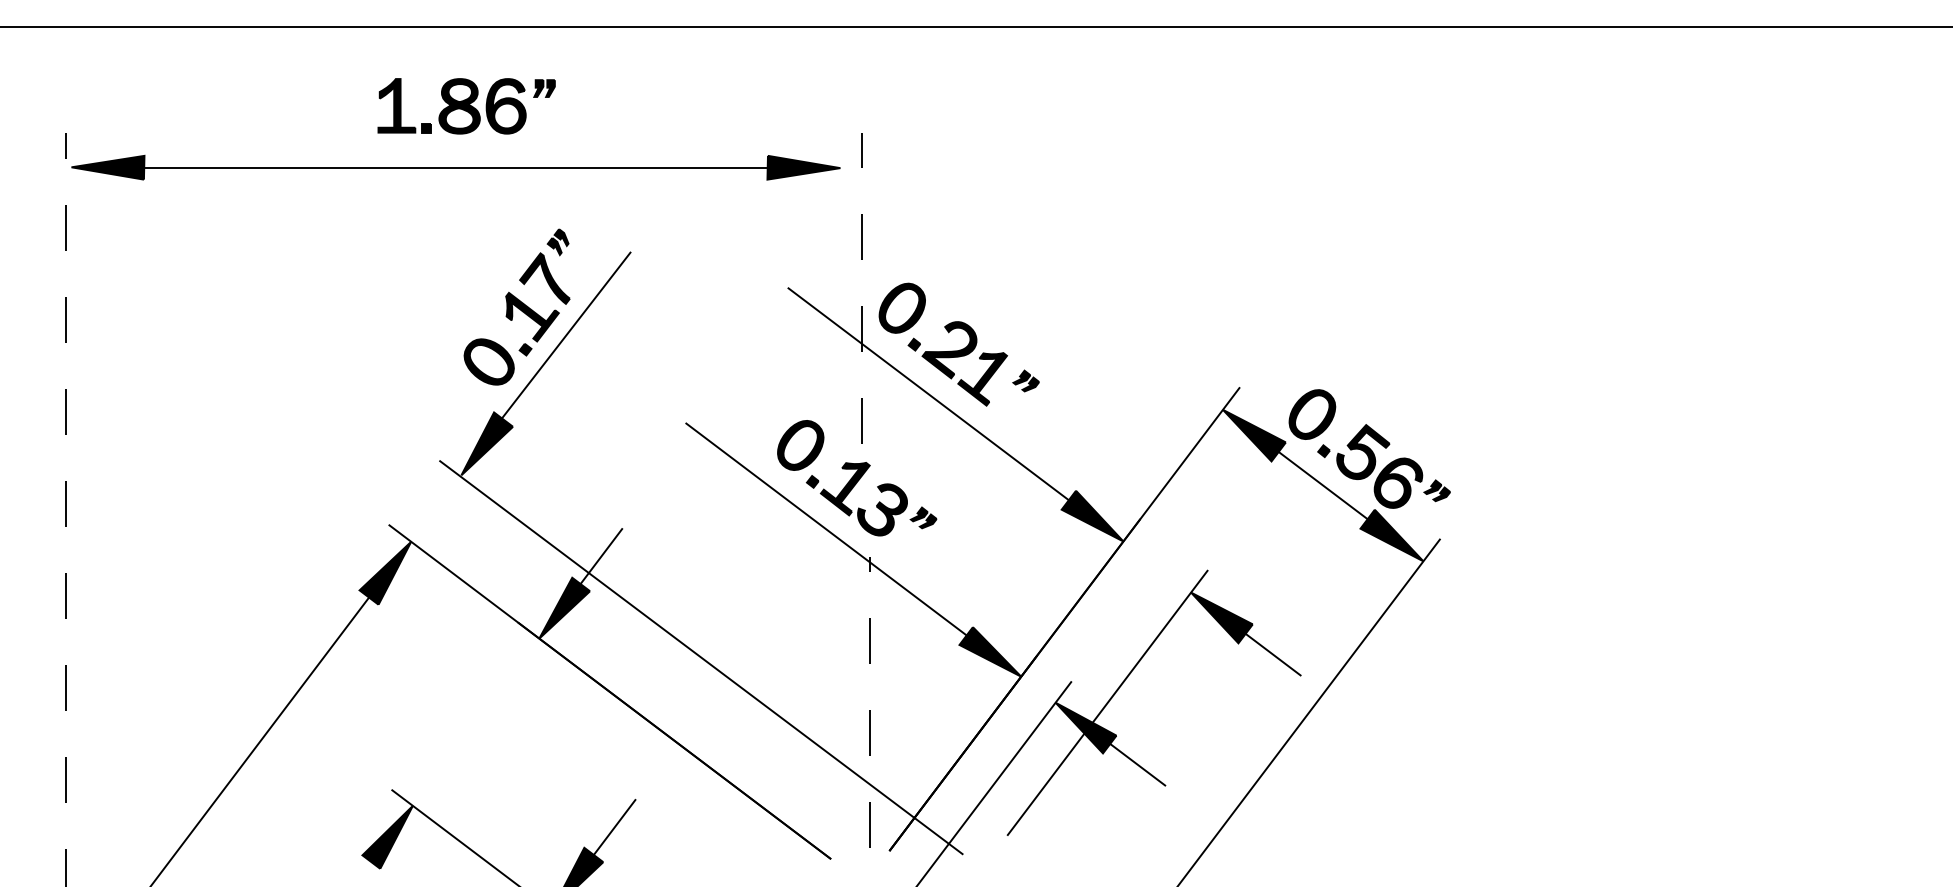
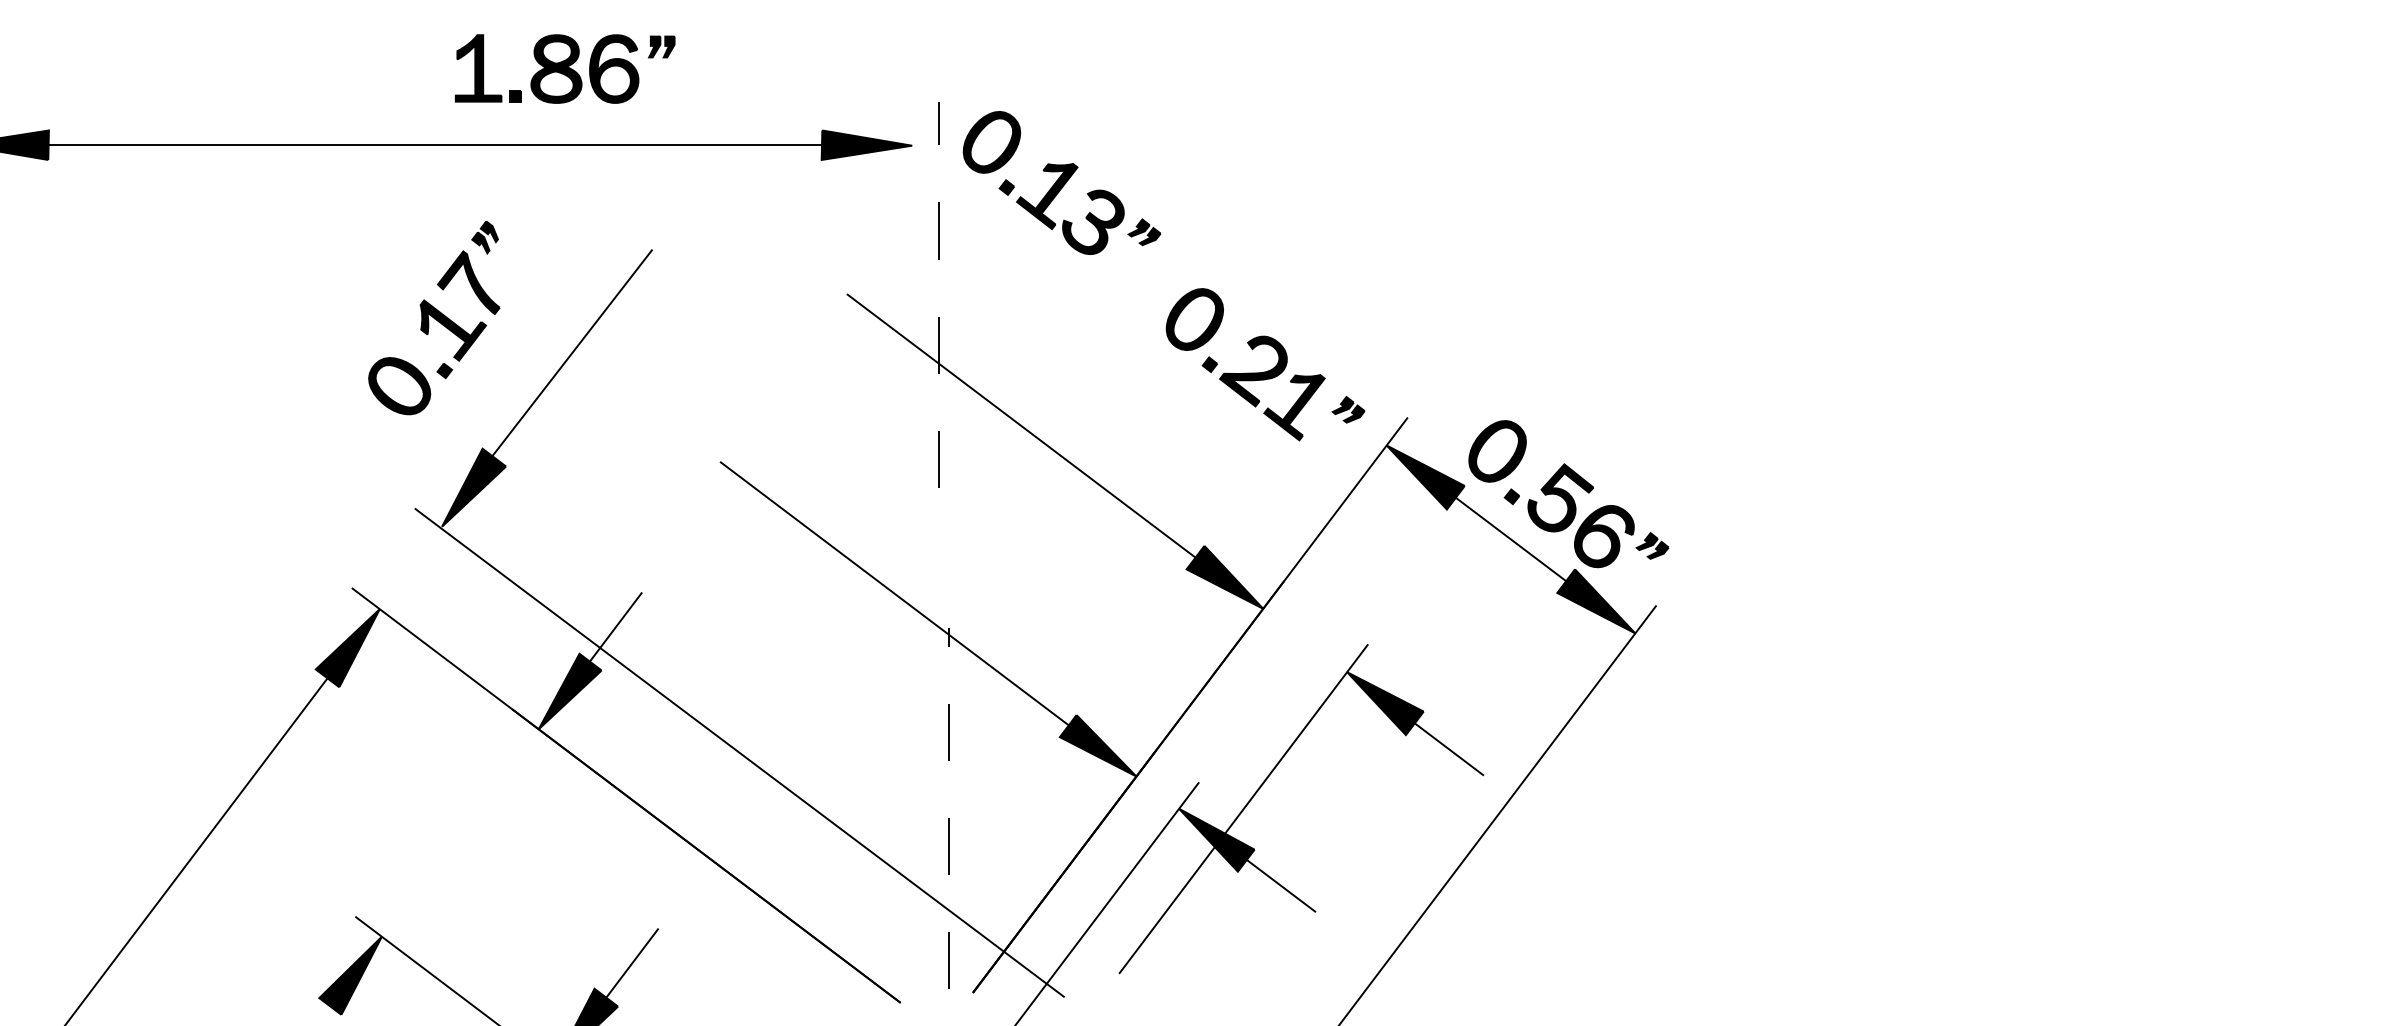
part: (466, 106) -> (564, 69), moved
part: (516, 306) -> (433, 317), moved
part: (958, 344) -> (1264, 364), moved
part: (857, 478) -> (1062, 183), moved

